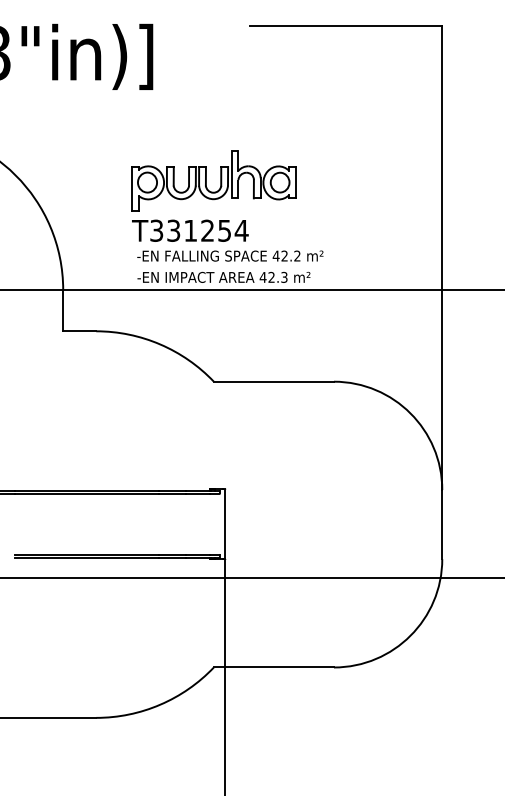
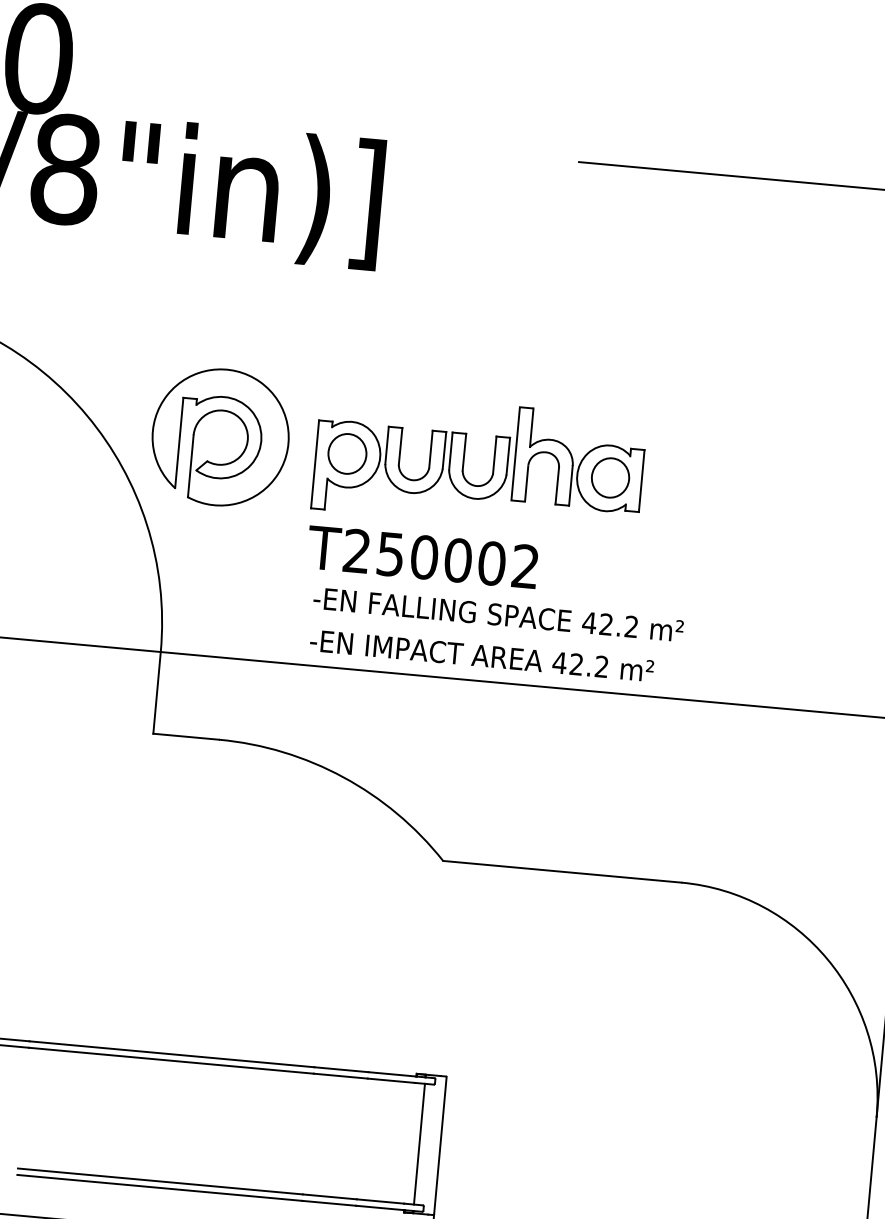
part: (83, 180) -> (220, 438), added
text: (199, 230) -> (441, 558), \c4766296;T331254 -> \c4766296;T250002
text: (284, 277) -> (602, 666), 42.3 -> 42.2
line: (214, 523) -> (418, 1142), added

